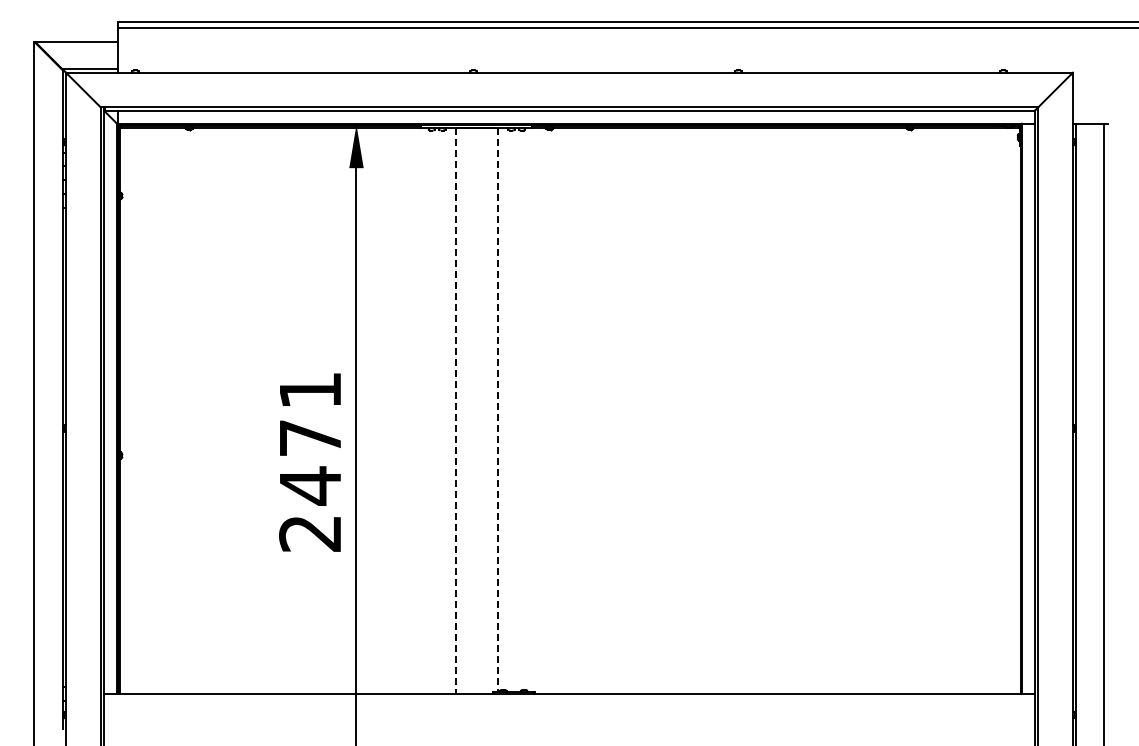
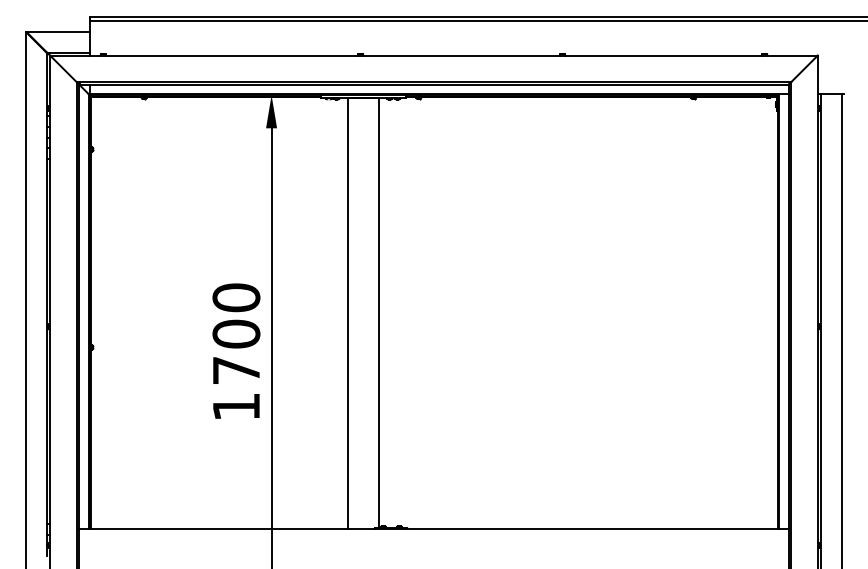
line: (497, 410) -> (379, 313), dashed -> solid
line: (456, 411) -> (347, 313), dashed -> solid
text: (310, 461) -> (236, 351), 2471 -> 1700

